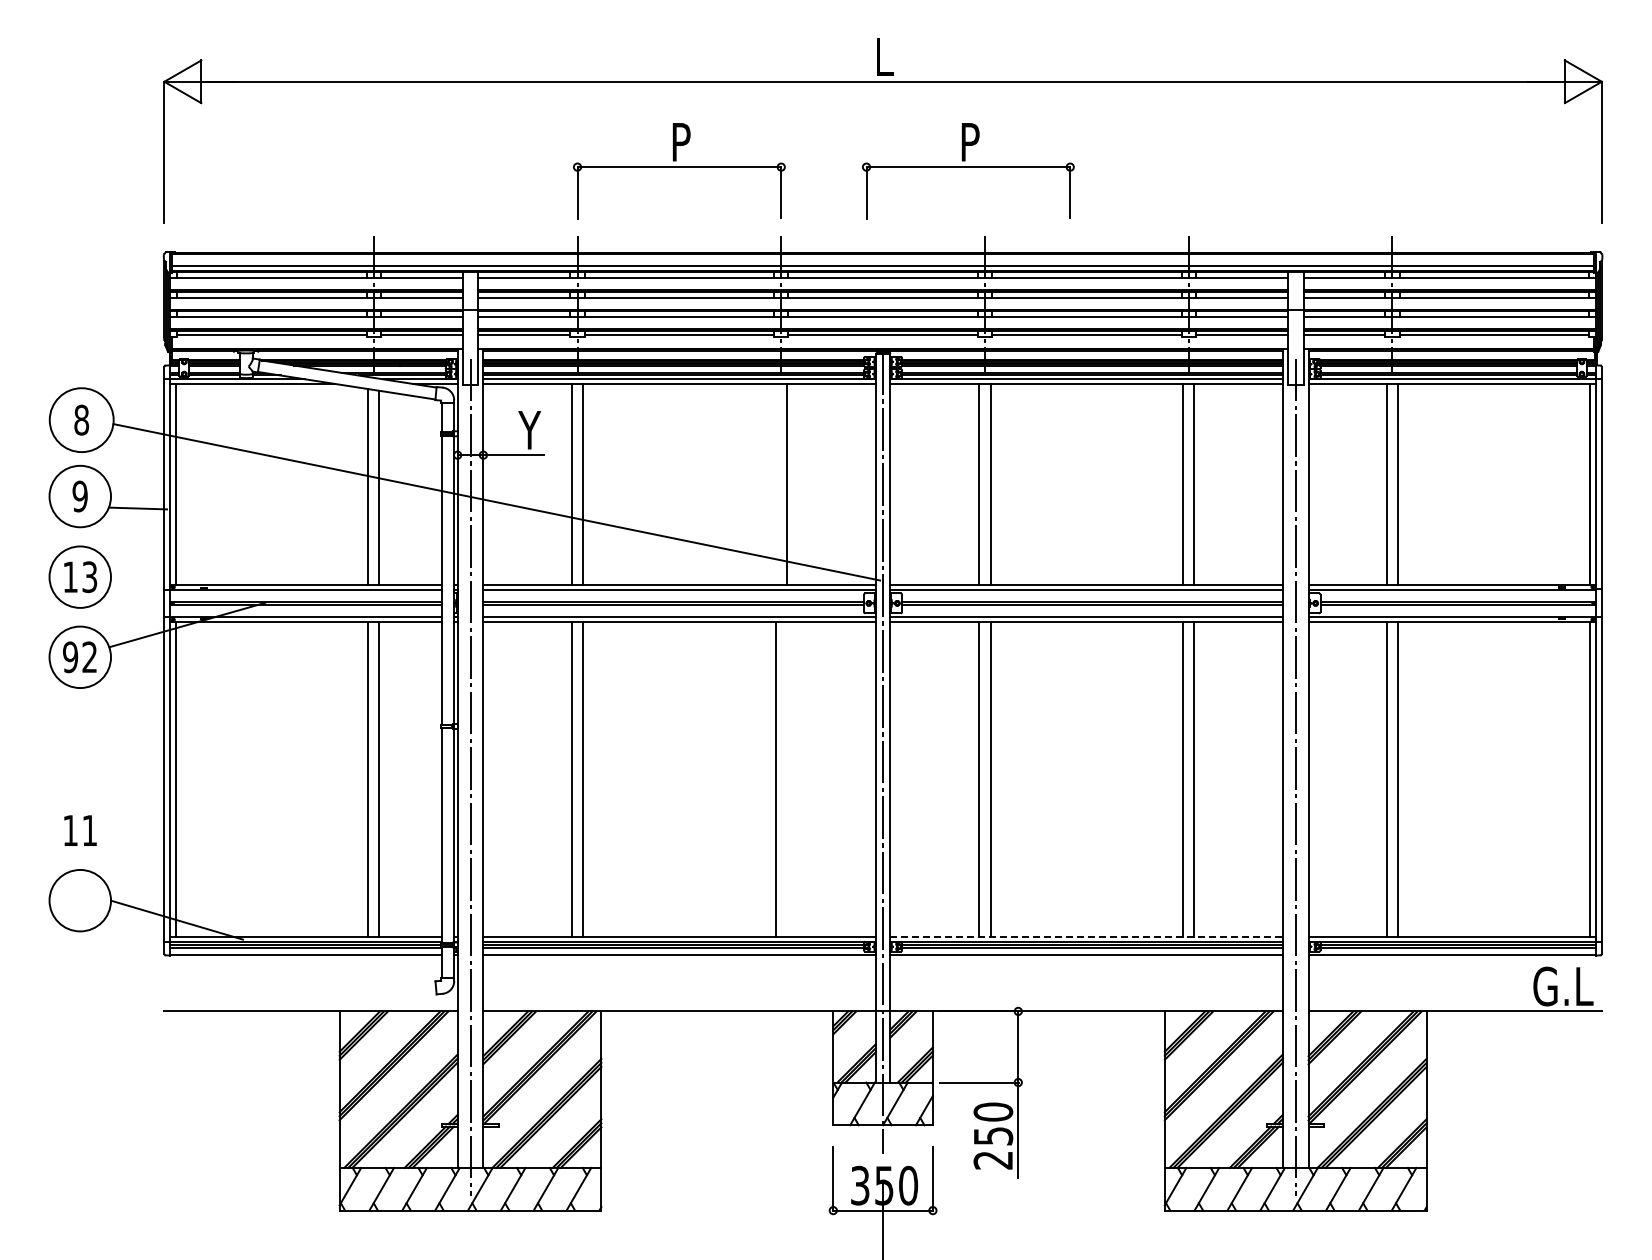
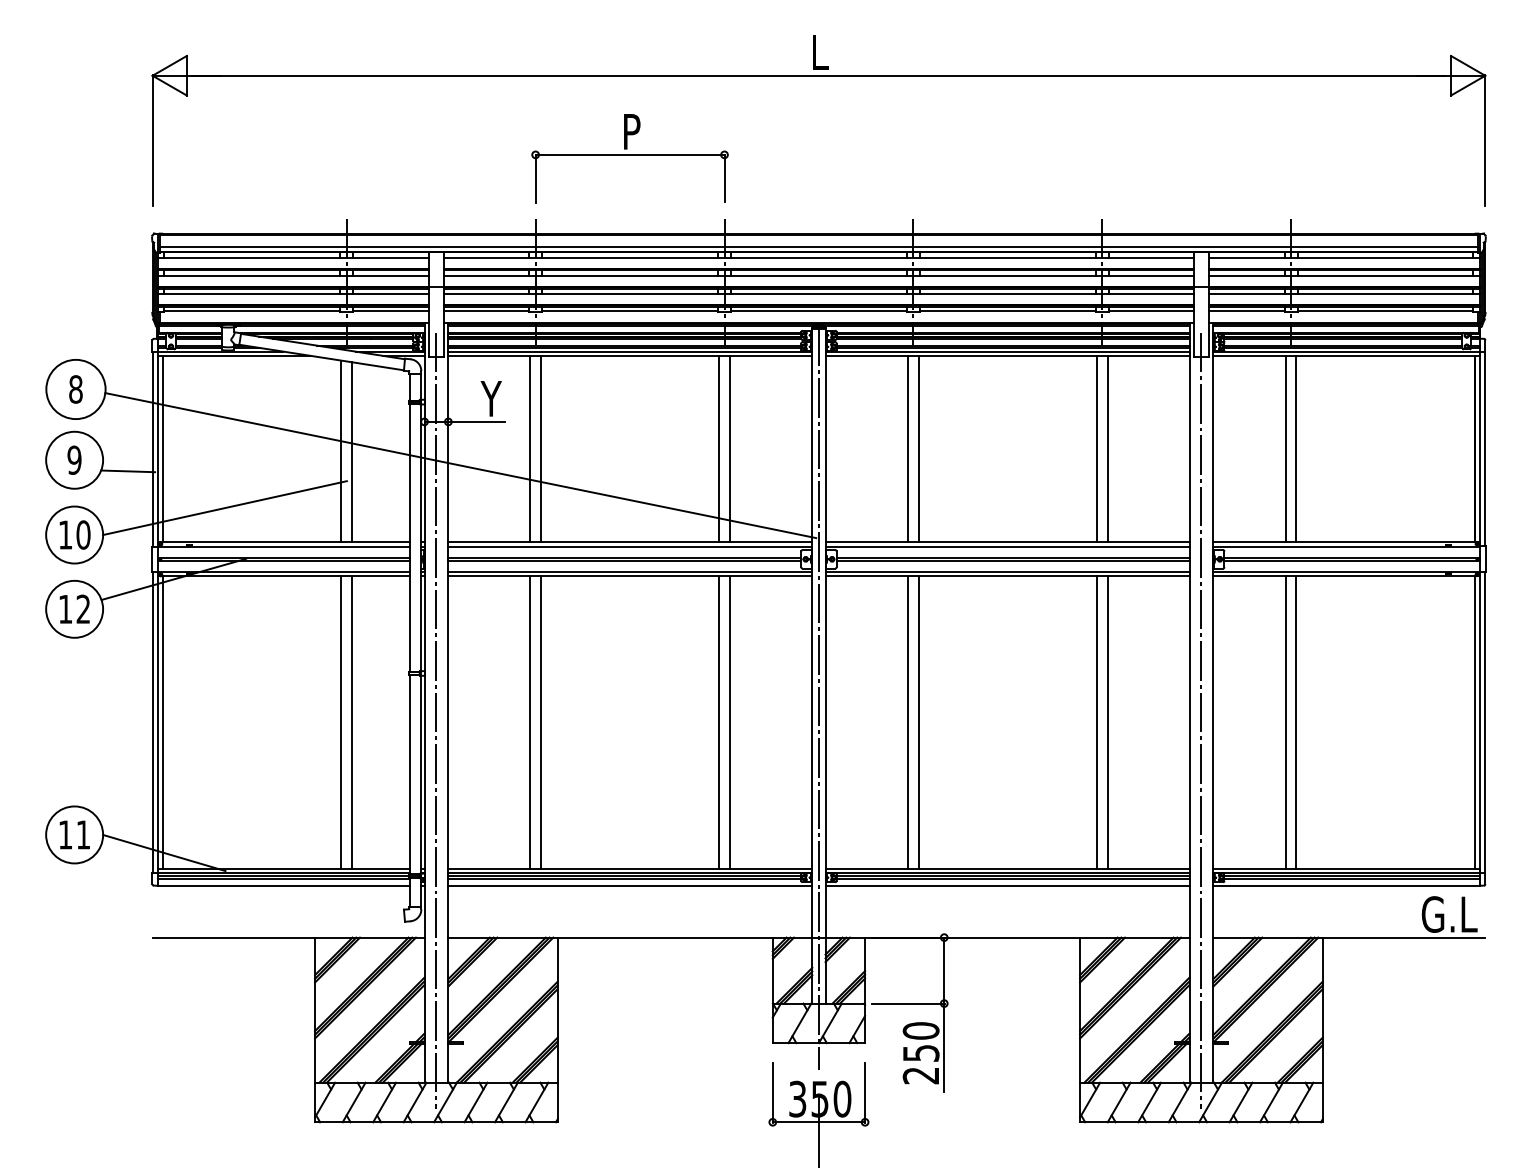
part: (968, 171) -> (898, 158), removed
line: (775, 484) -> (719, 449), added
line: (242, 548) -> (225, 508), added
text: (89, 577) -> (83, 535), 13 -> 10
text: (70, 657) -> (65, 609), 92 -> 12
line: (786, 779) -> (729, 722), added
text: (80, 830) -> (74, 834), moved
line: (1087, 937) -> (1008, 869), dashed -> solid

